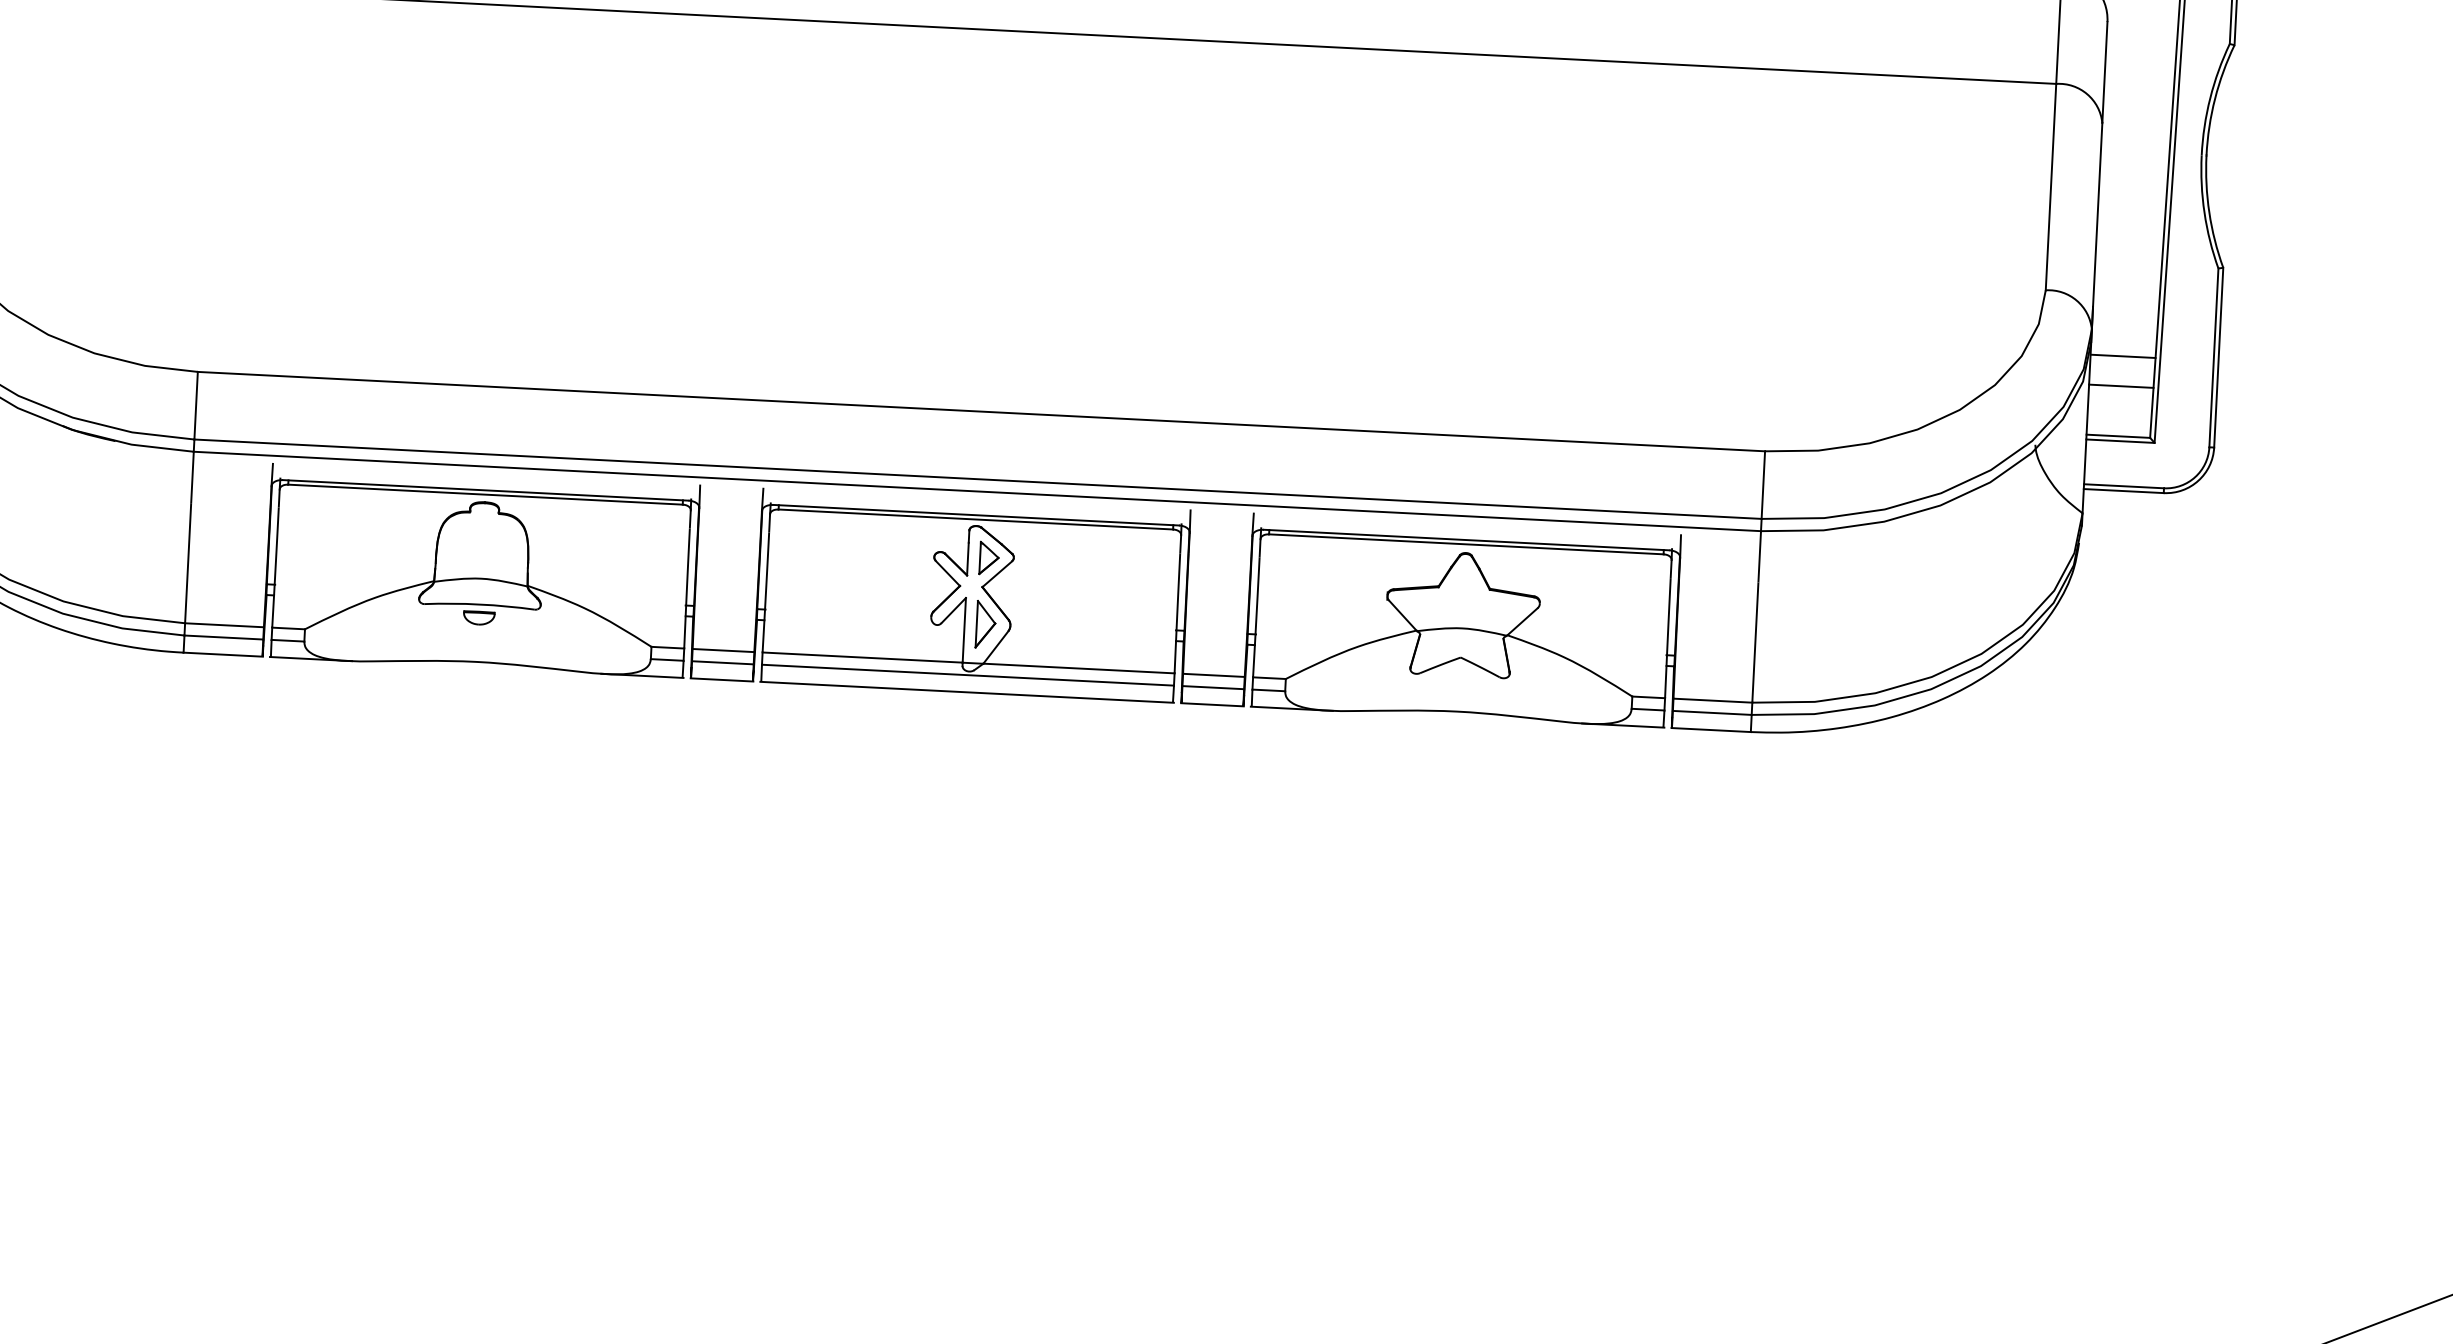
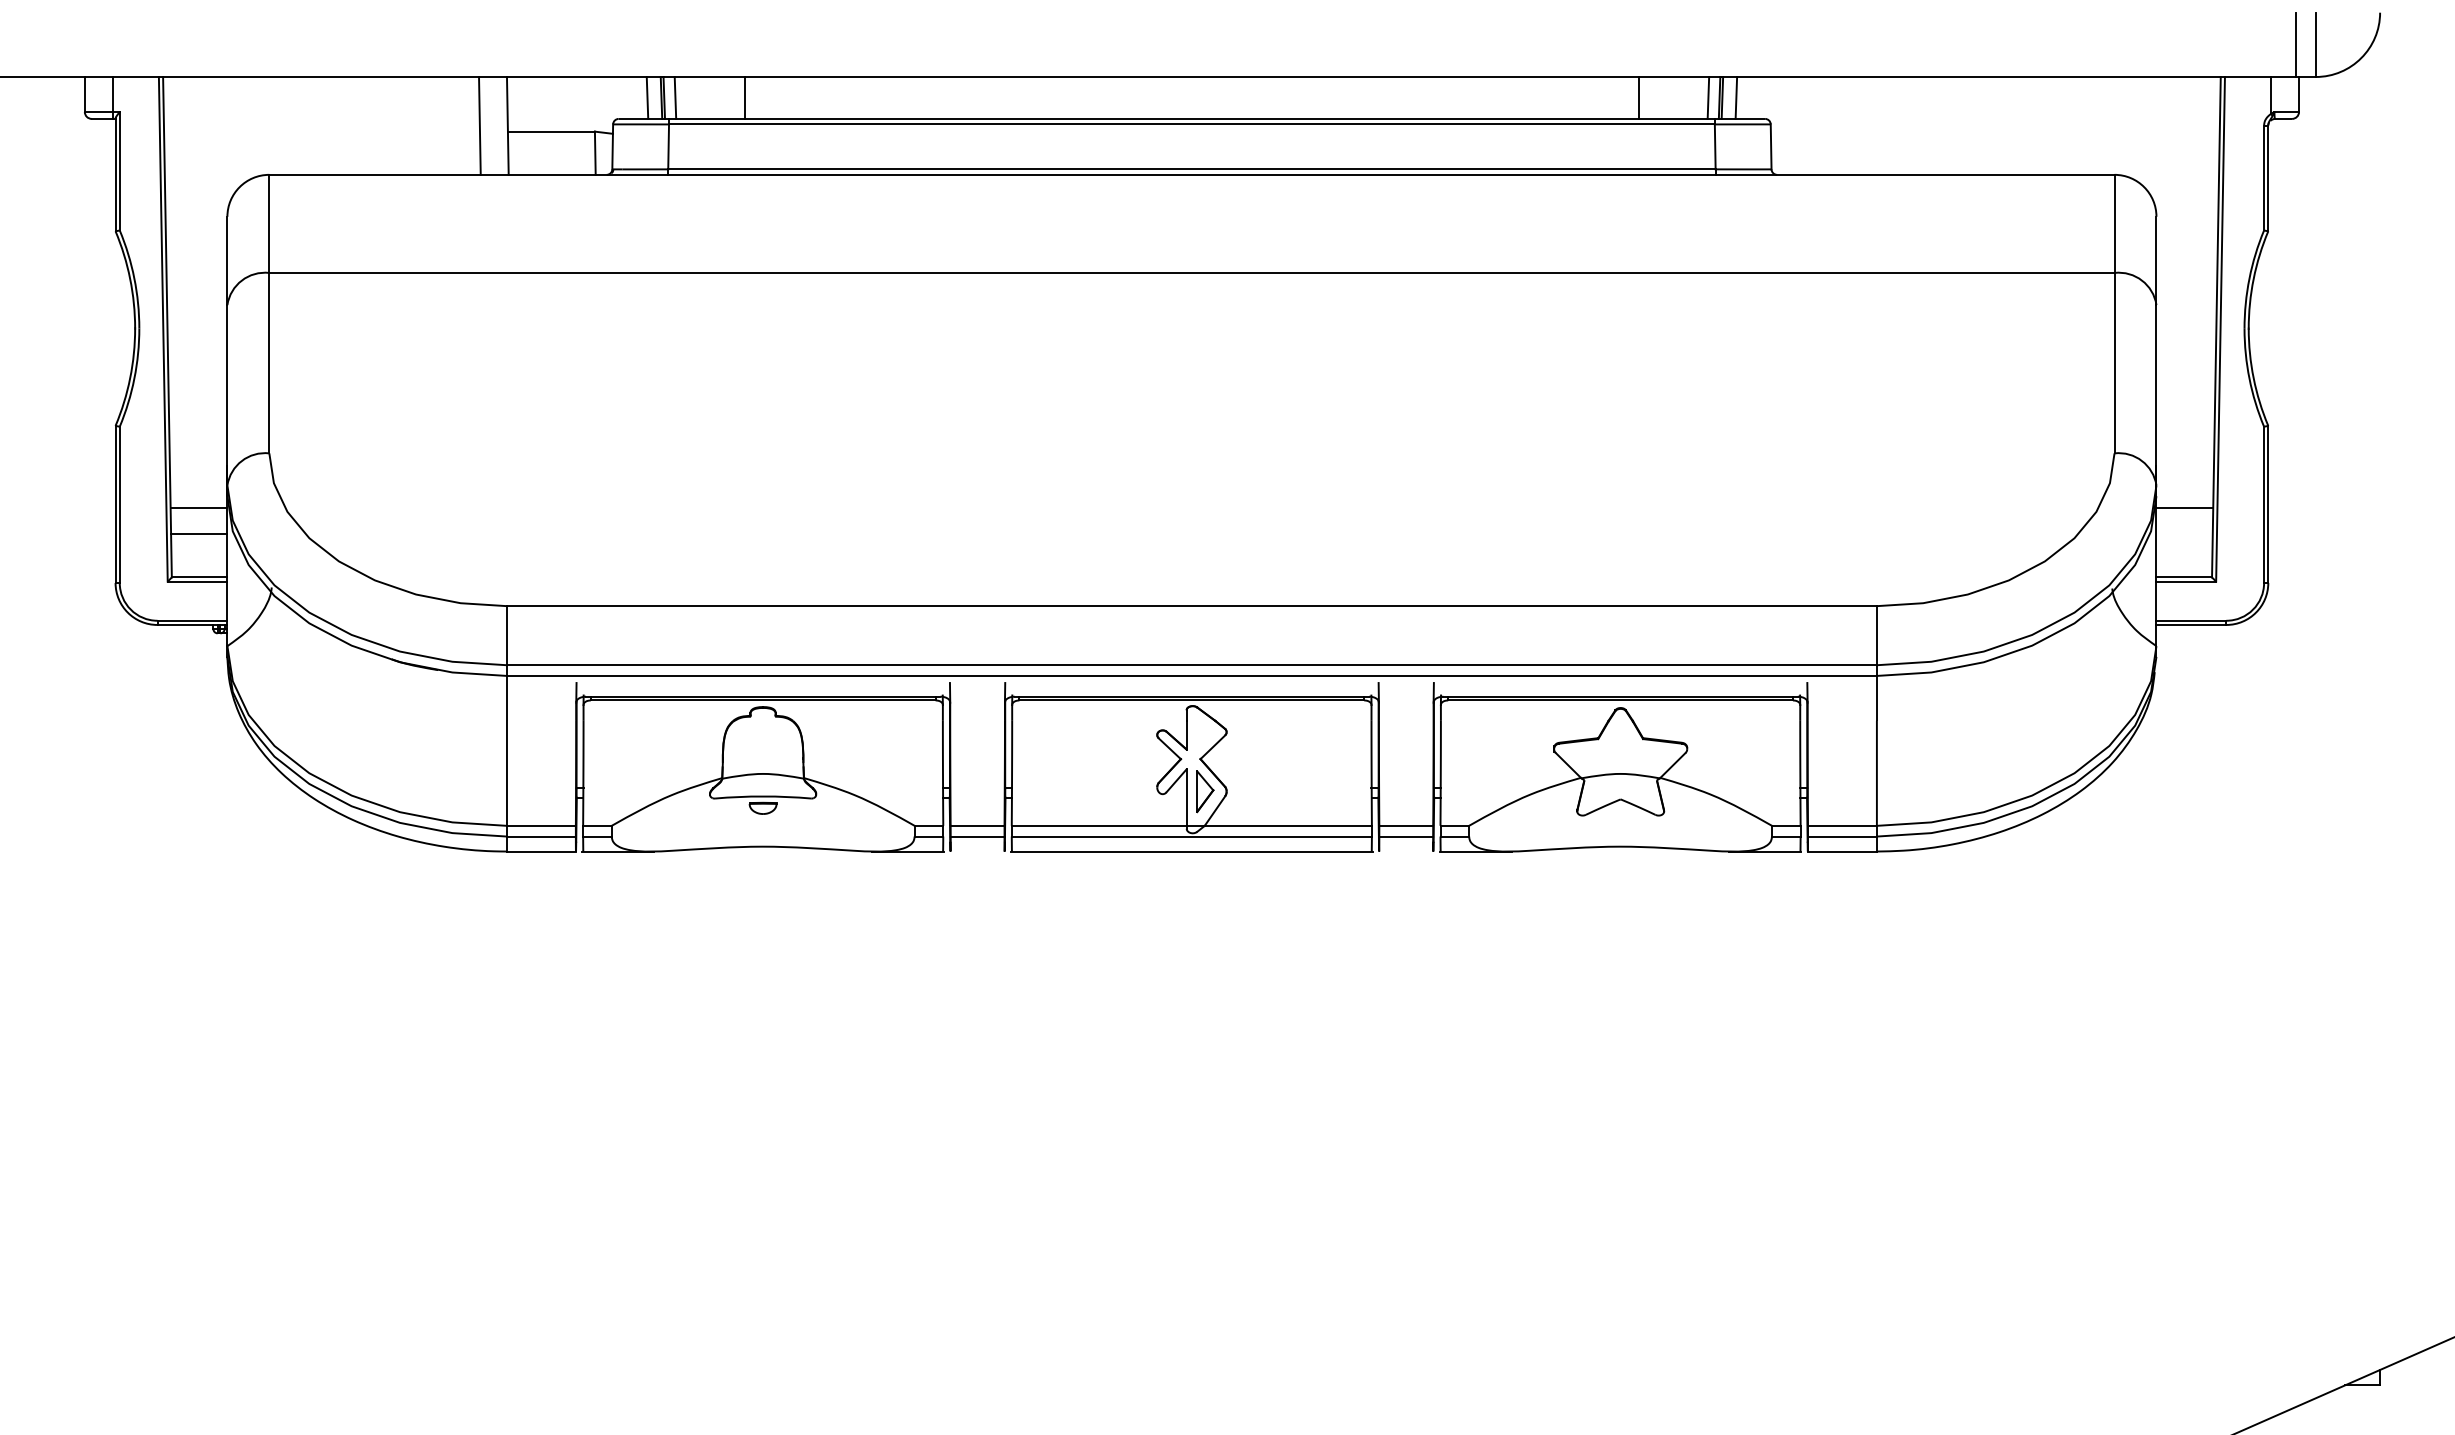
line: (2121, 386) -> (2184, 533), removed
part: (989, 558) -> (1205, 733), removed
line: (721, 679) -> (977, 851), removed
line: (1211, 704) -> (1405, 851), removed

